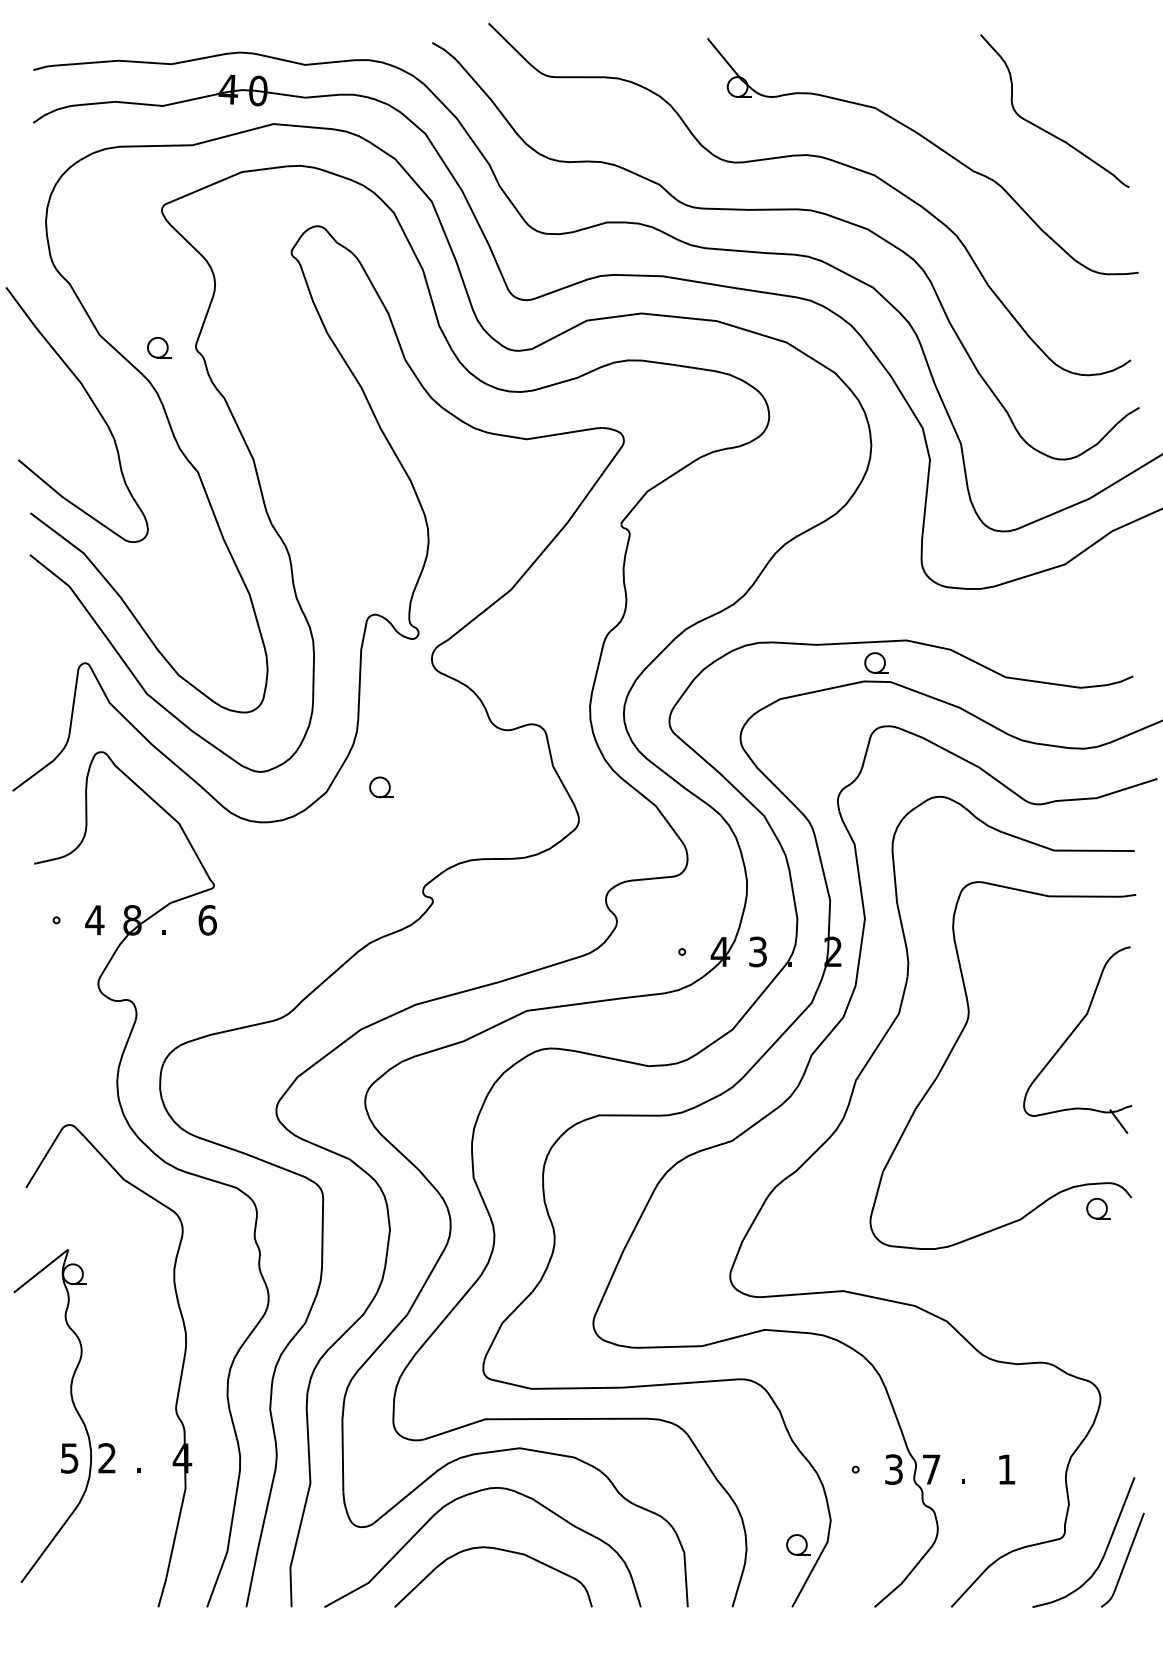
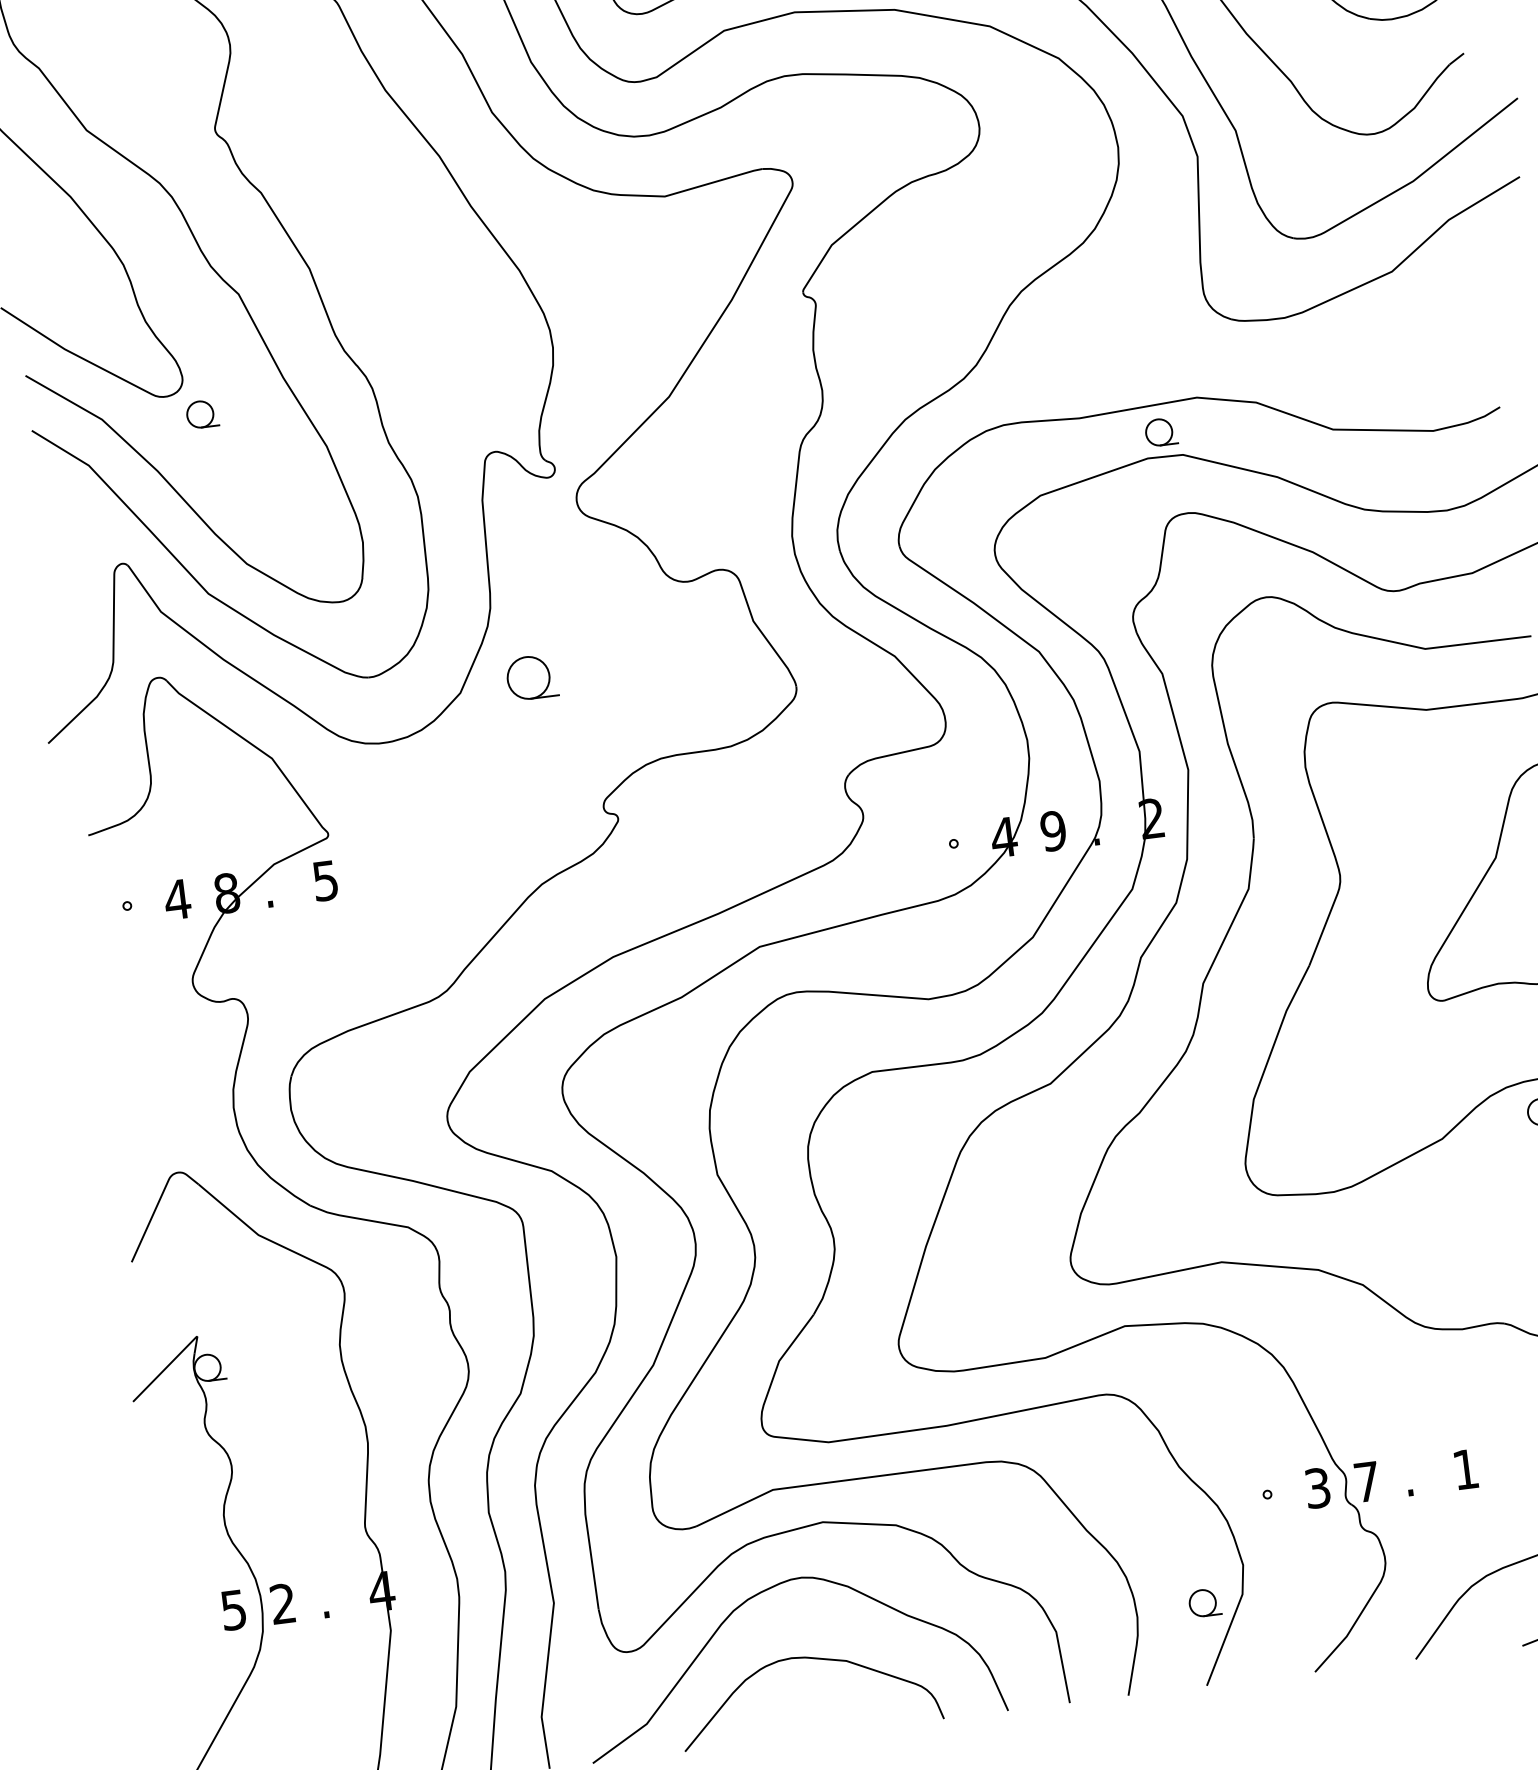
part: (159, 347) -> (202, 413), moved
part: (381, 787) -> (531, 677), size x1.6
text: (207, 920) -> (325, 881), 6 -> 5
text: (757, 951) -> (1052, 830), 3 -> 9

